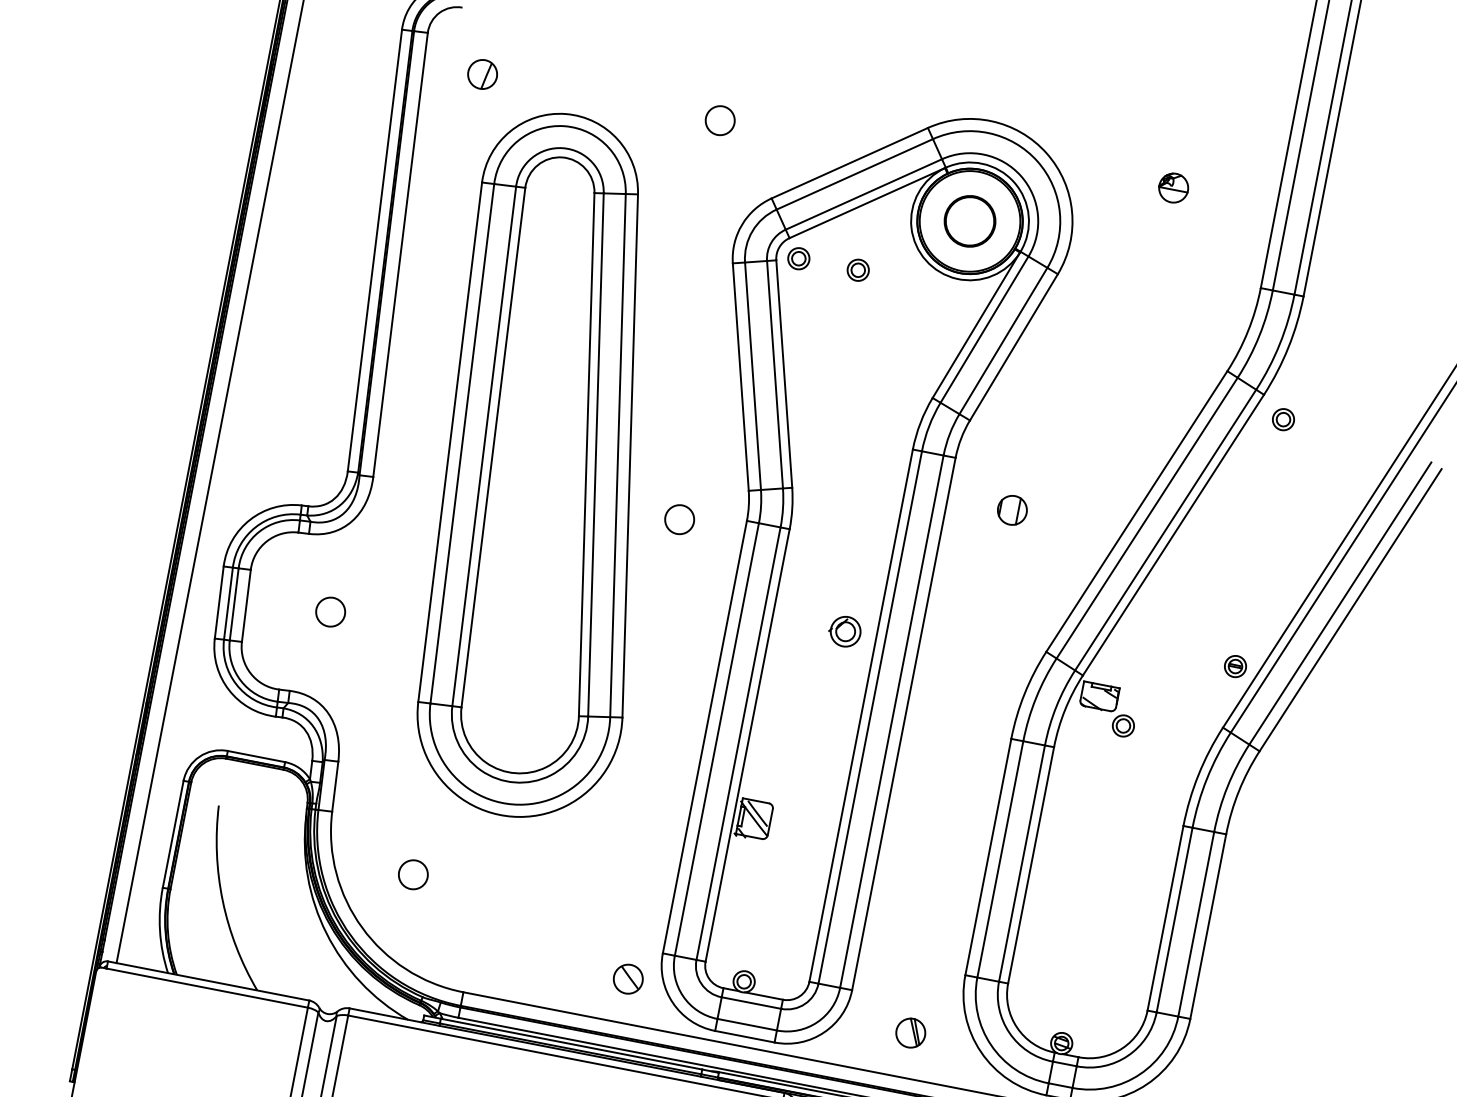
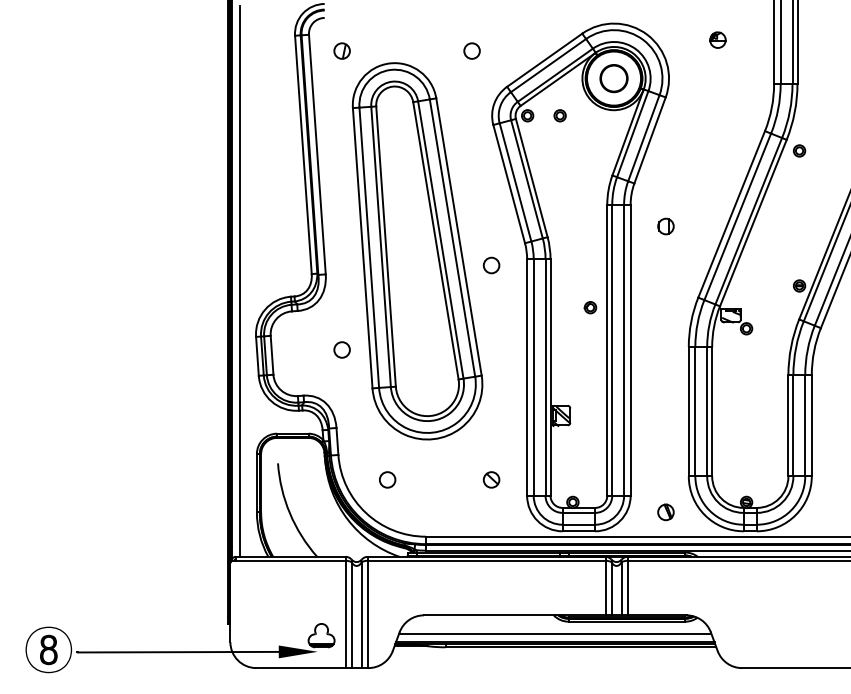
circle: (329, 611) -> (341, 349), moved
part: (845, 631) -> (590, 307), size x0.71
part: (628, 978) -> (491, 479), moved

